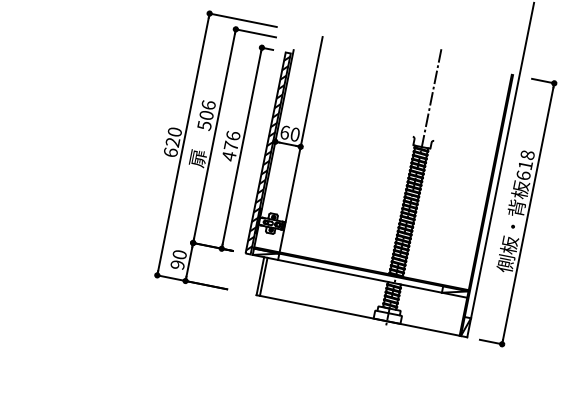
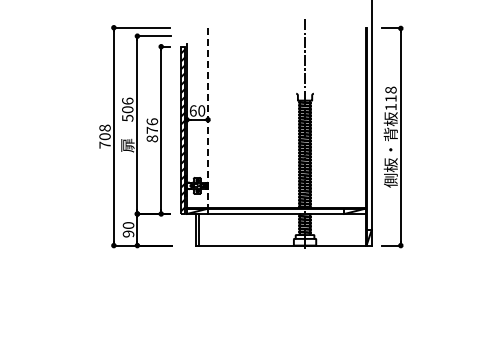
text: (172, 142) -> (104, 136), 620 -> 708
line: (301, 145) -> (208, 118), solid -> dashed
text: (229, 155) -> (152, 138), 476 -> 876
text: (523, 174) -> (390, 106), 618 -> 118

